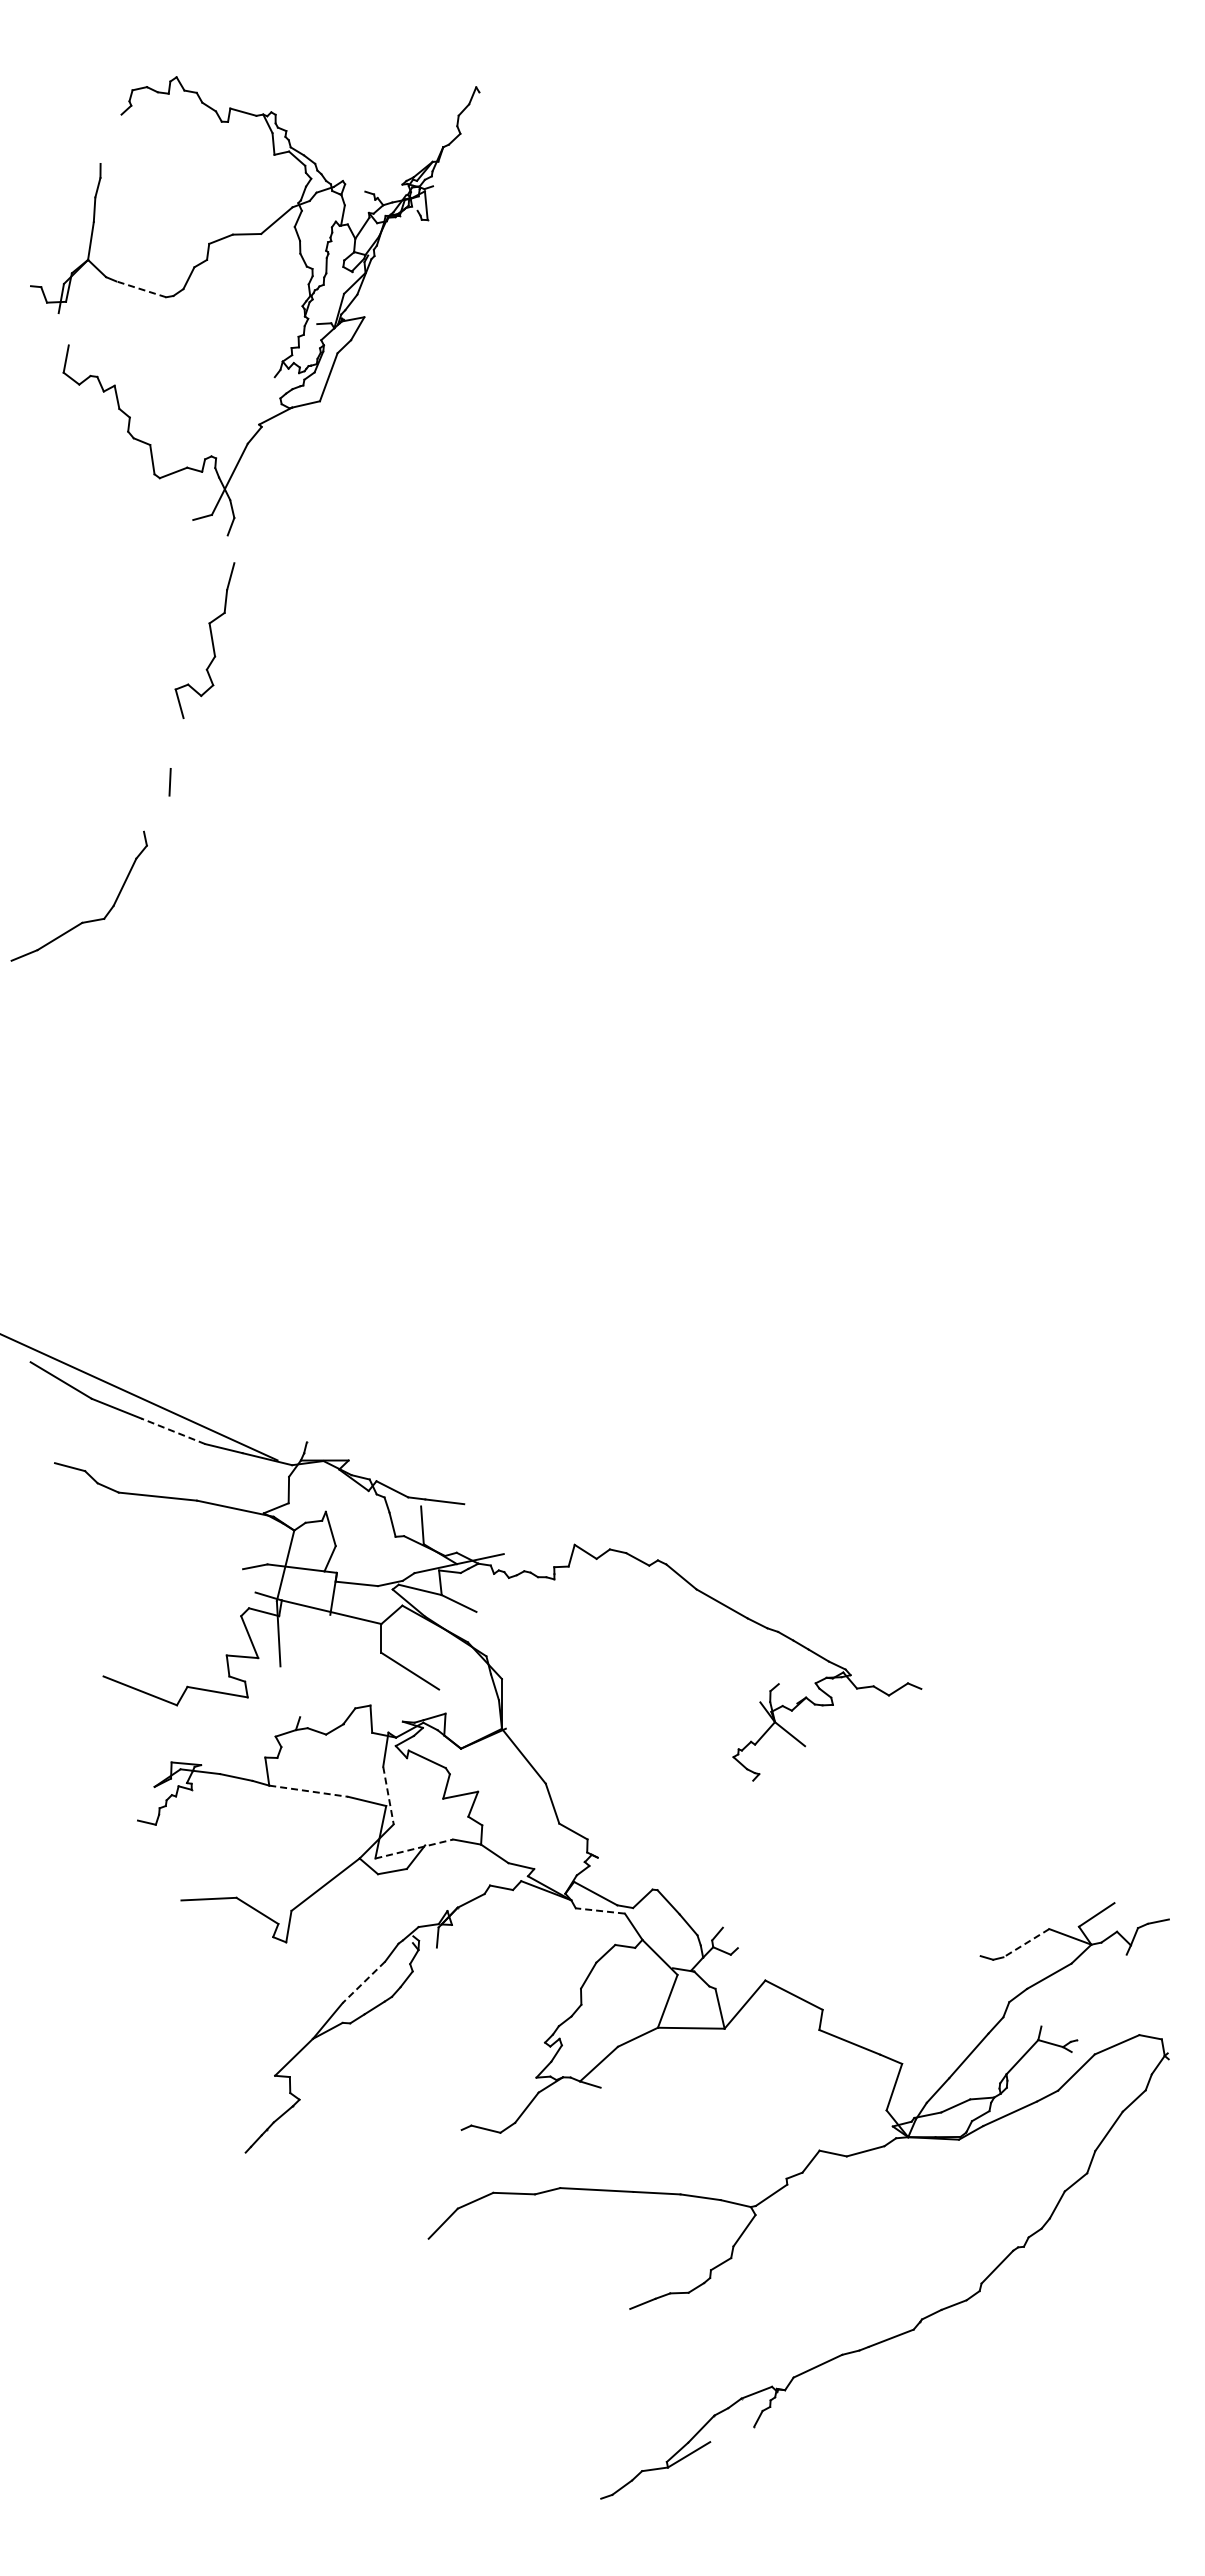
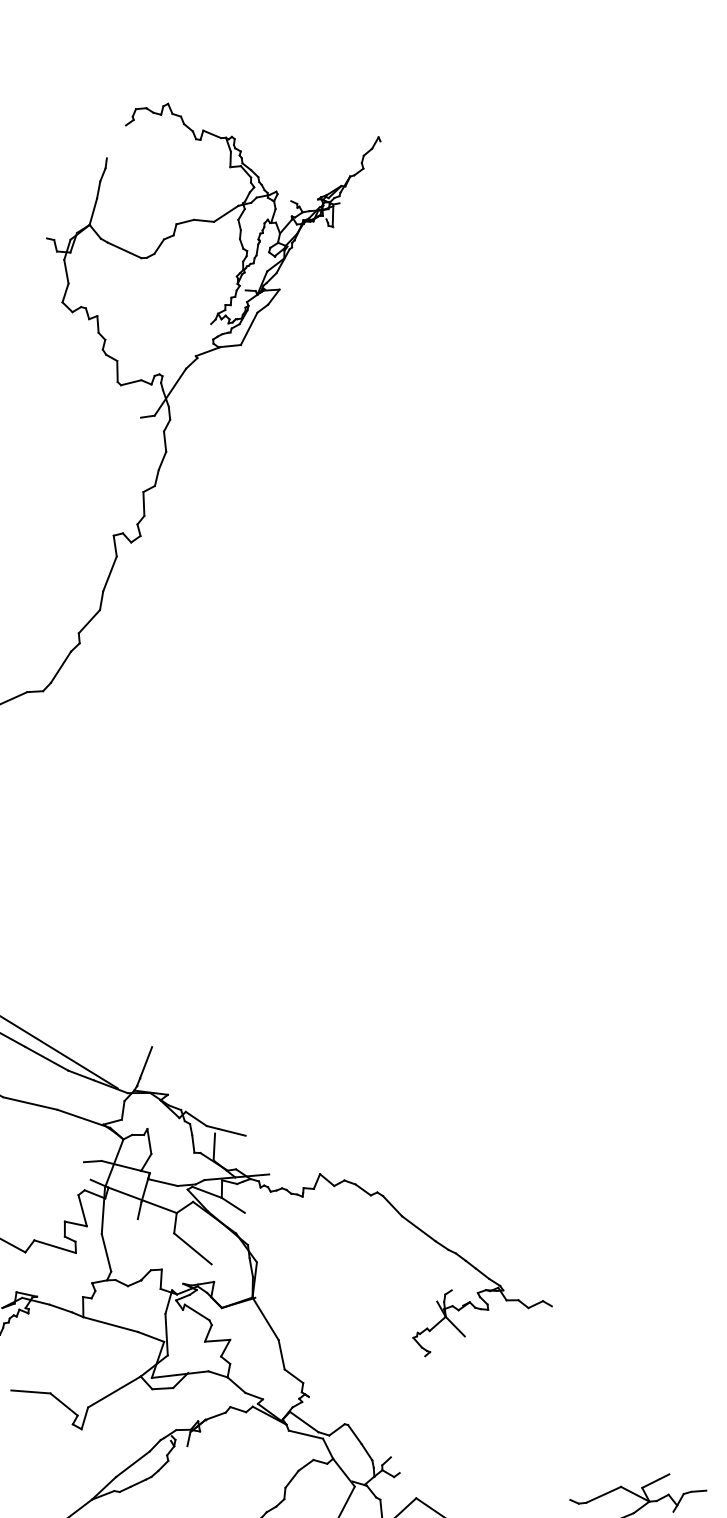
line: (140, 289) -> (124, 250), dashed -> solid
line: (63, 329) -> (66, 271), added
line: (230, 549) -> (164, 441), added
line: (176, 743) -> (109, 573), added
line: (156, 813) -> (89, 621), added
line: (312, 1419) -> (146, 1062), added
line: (172, 1431) -> (46, 1058), dashed -> solid
line: (329, 1626) -> (139, 1210), added
line: (290, 1691) -> (106, 1252), added
line: (308, 1791) -> (110, 1324), dashed -> solid
line: (388, 1796) -> (166, 1335), dashed -> solid
line: (414, 1848) -> (180, 1374), dashed -> solid
line: (600, 1910) -> (306, 1434), dashed -> solid
line: (1026, 1943) -> (603, 1495), dashed -> solid
line: (363, 1982) -> (132, 1464), dashed -> solid

